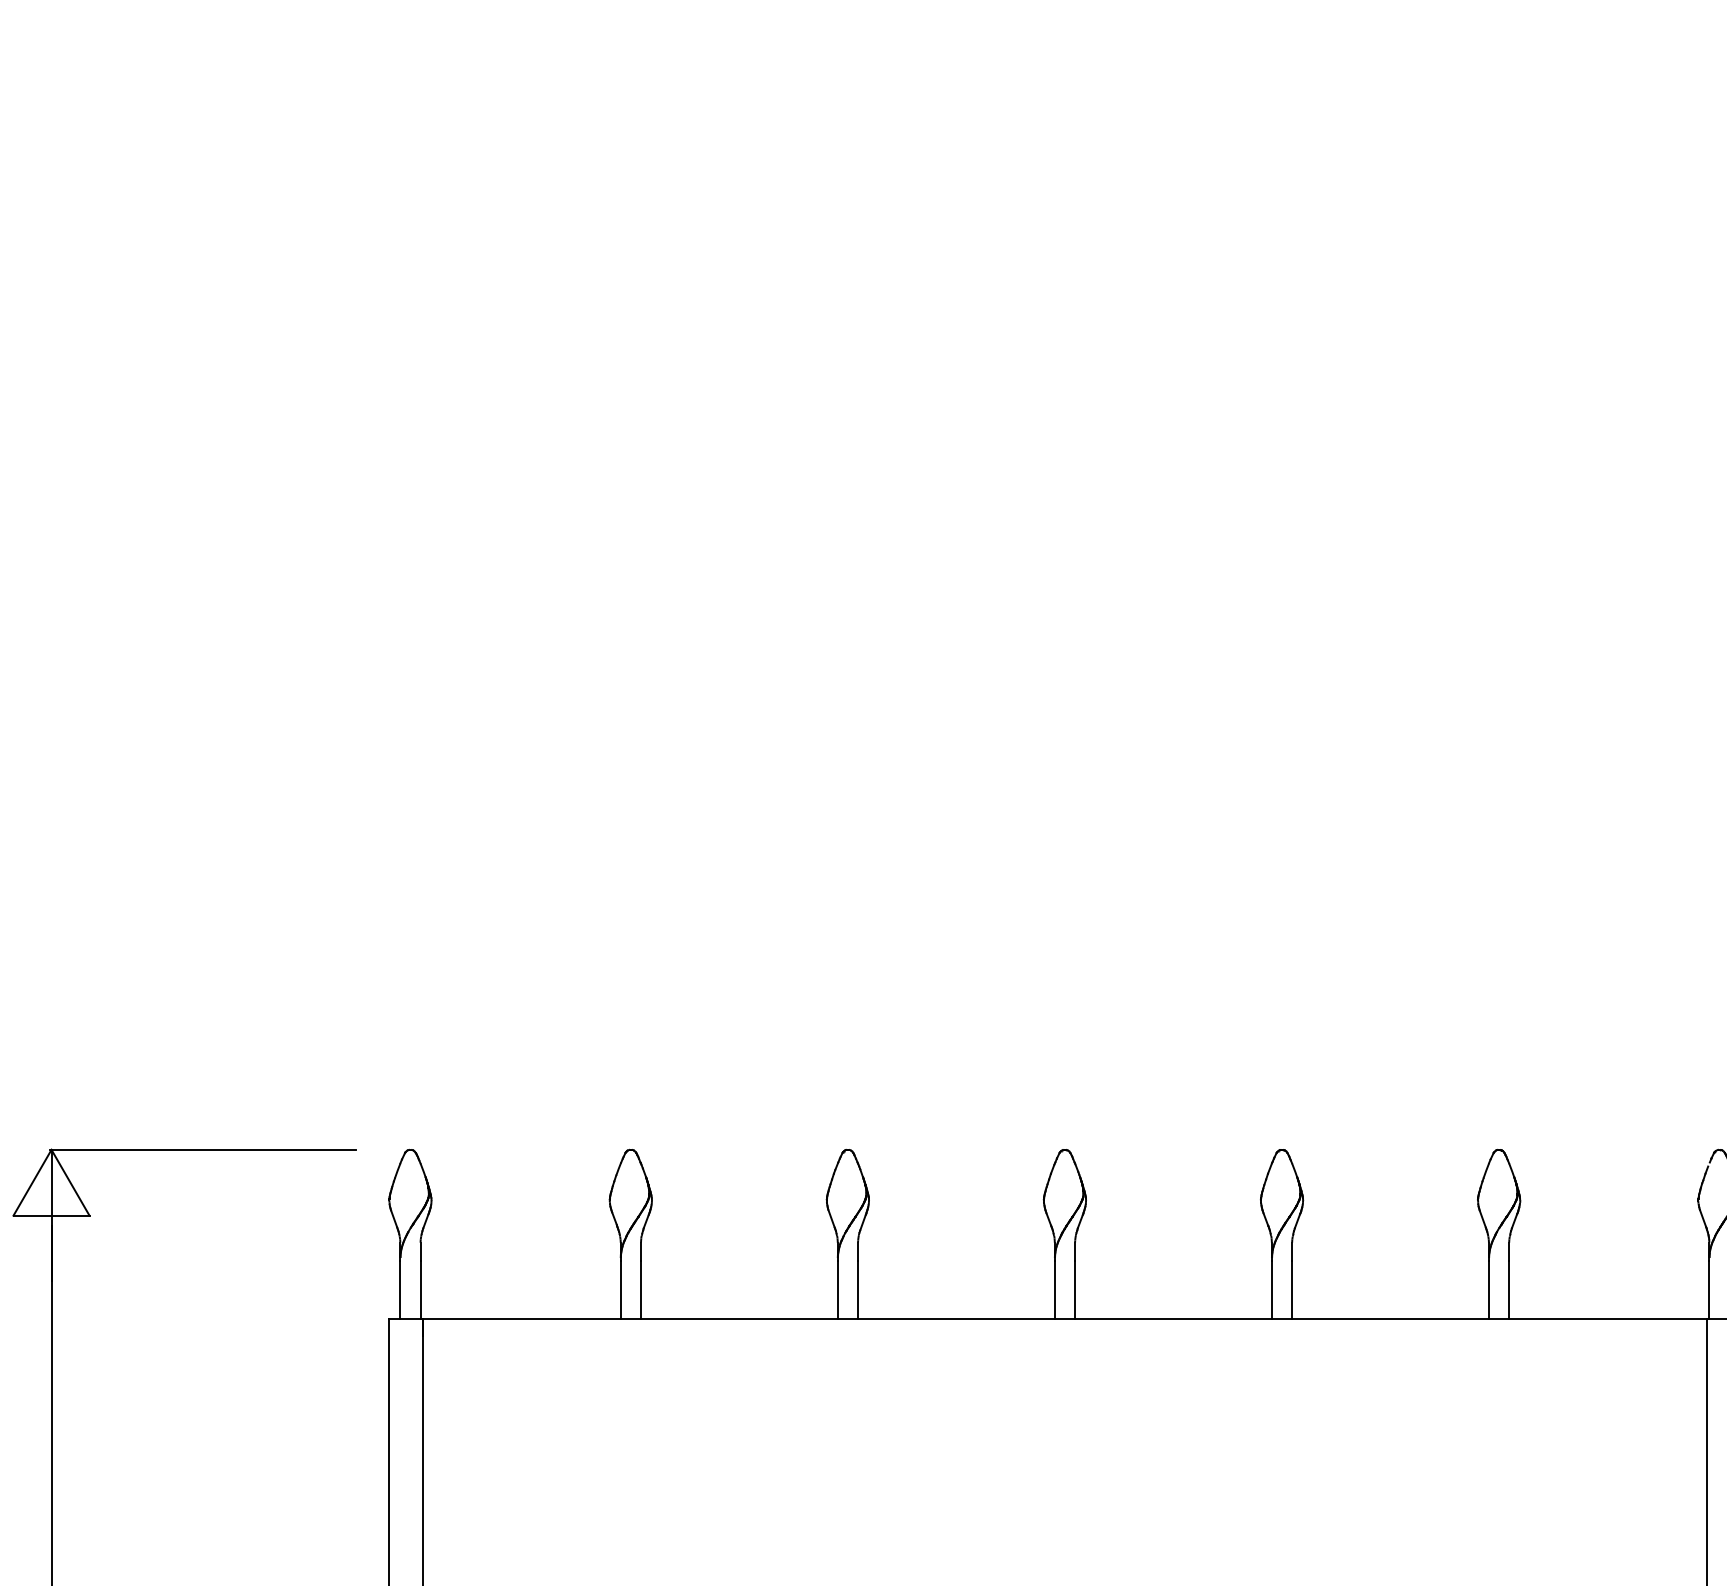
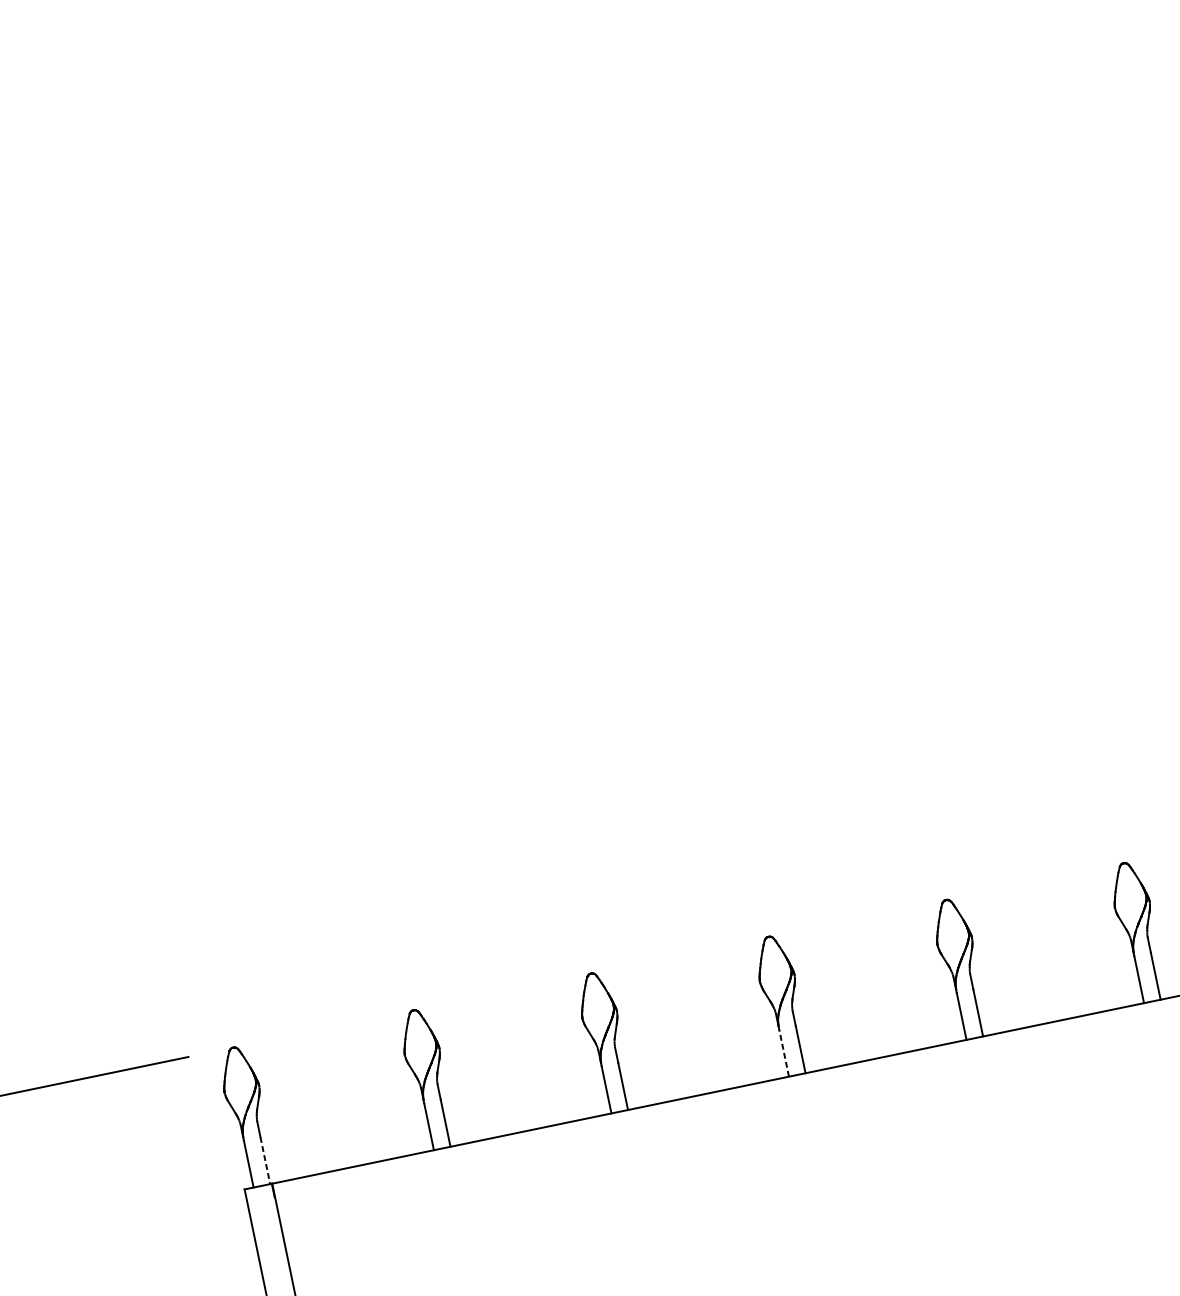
line: (420, 1290) -> (265, 1161), solid -> dashed
line: (1054, 1290) -> (783, 1053), solid -> dashed

